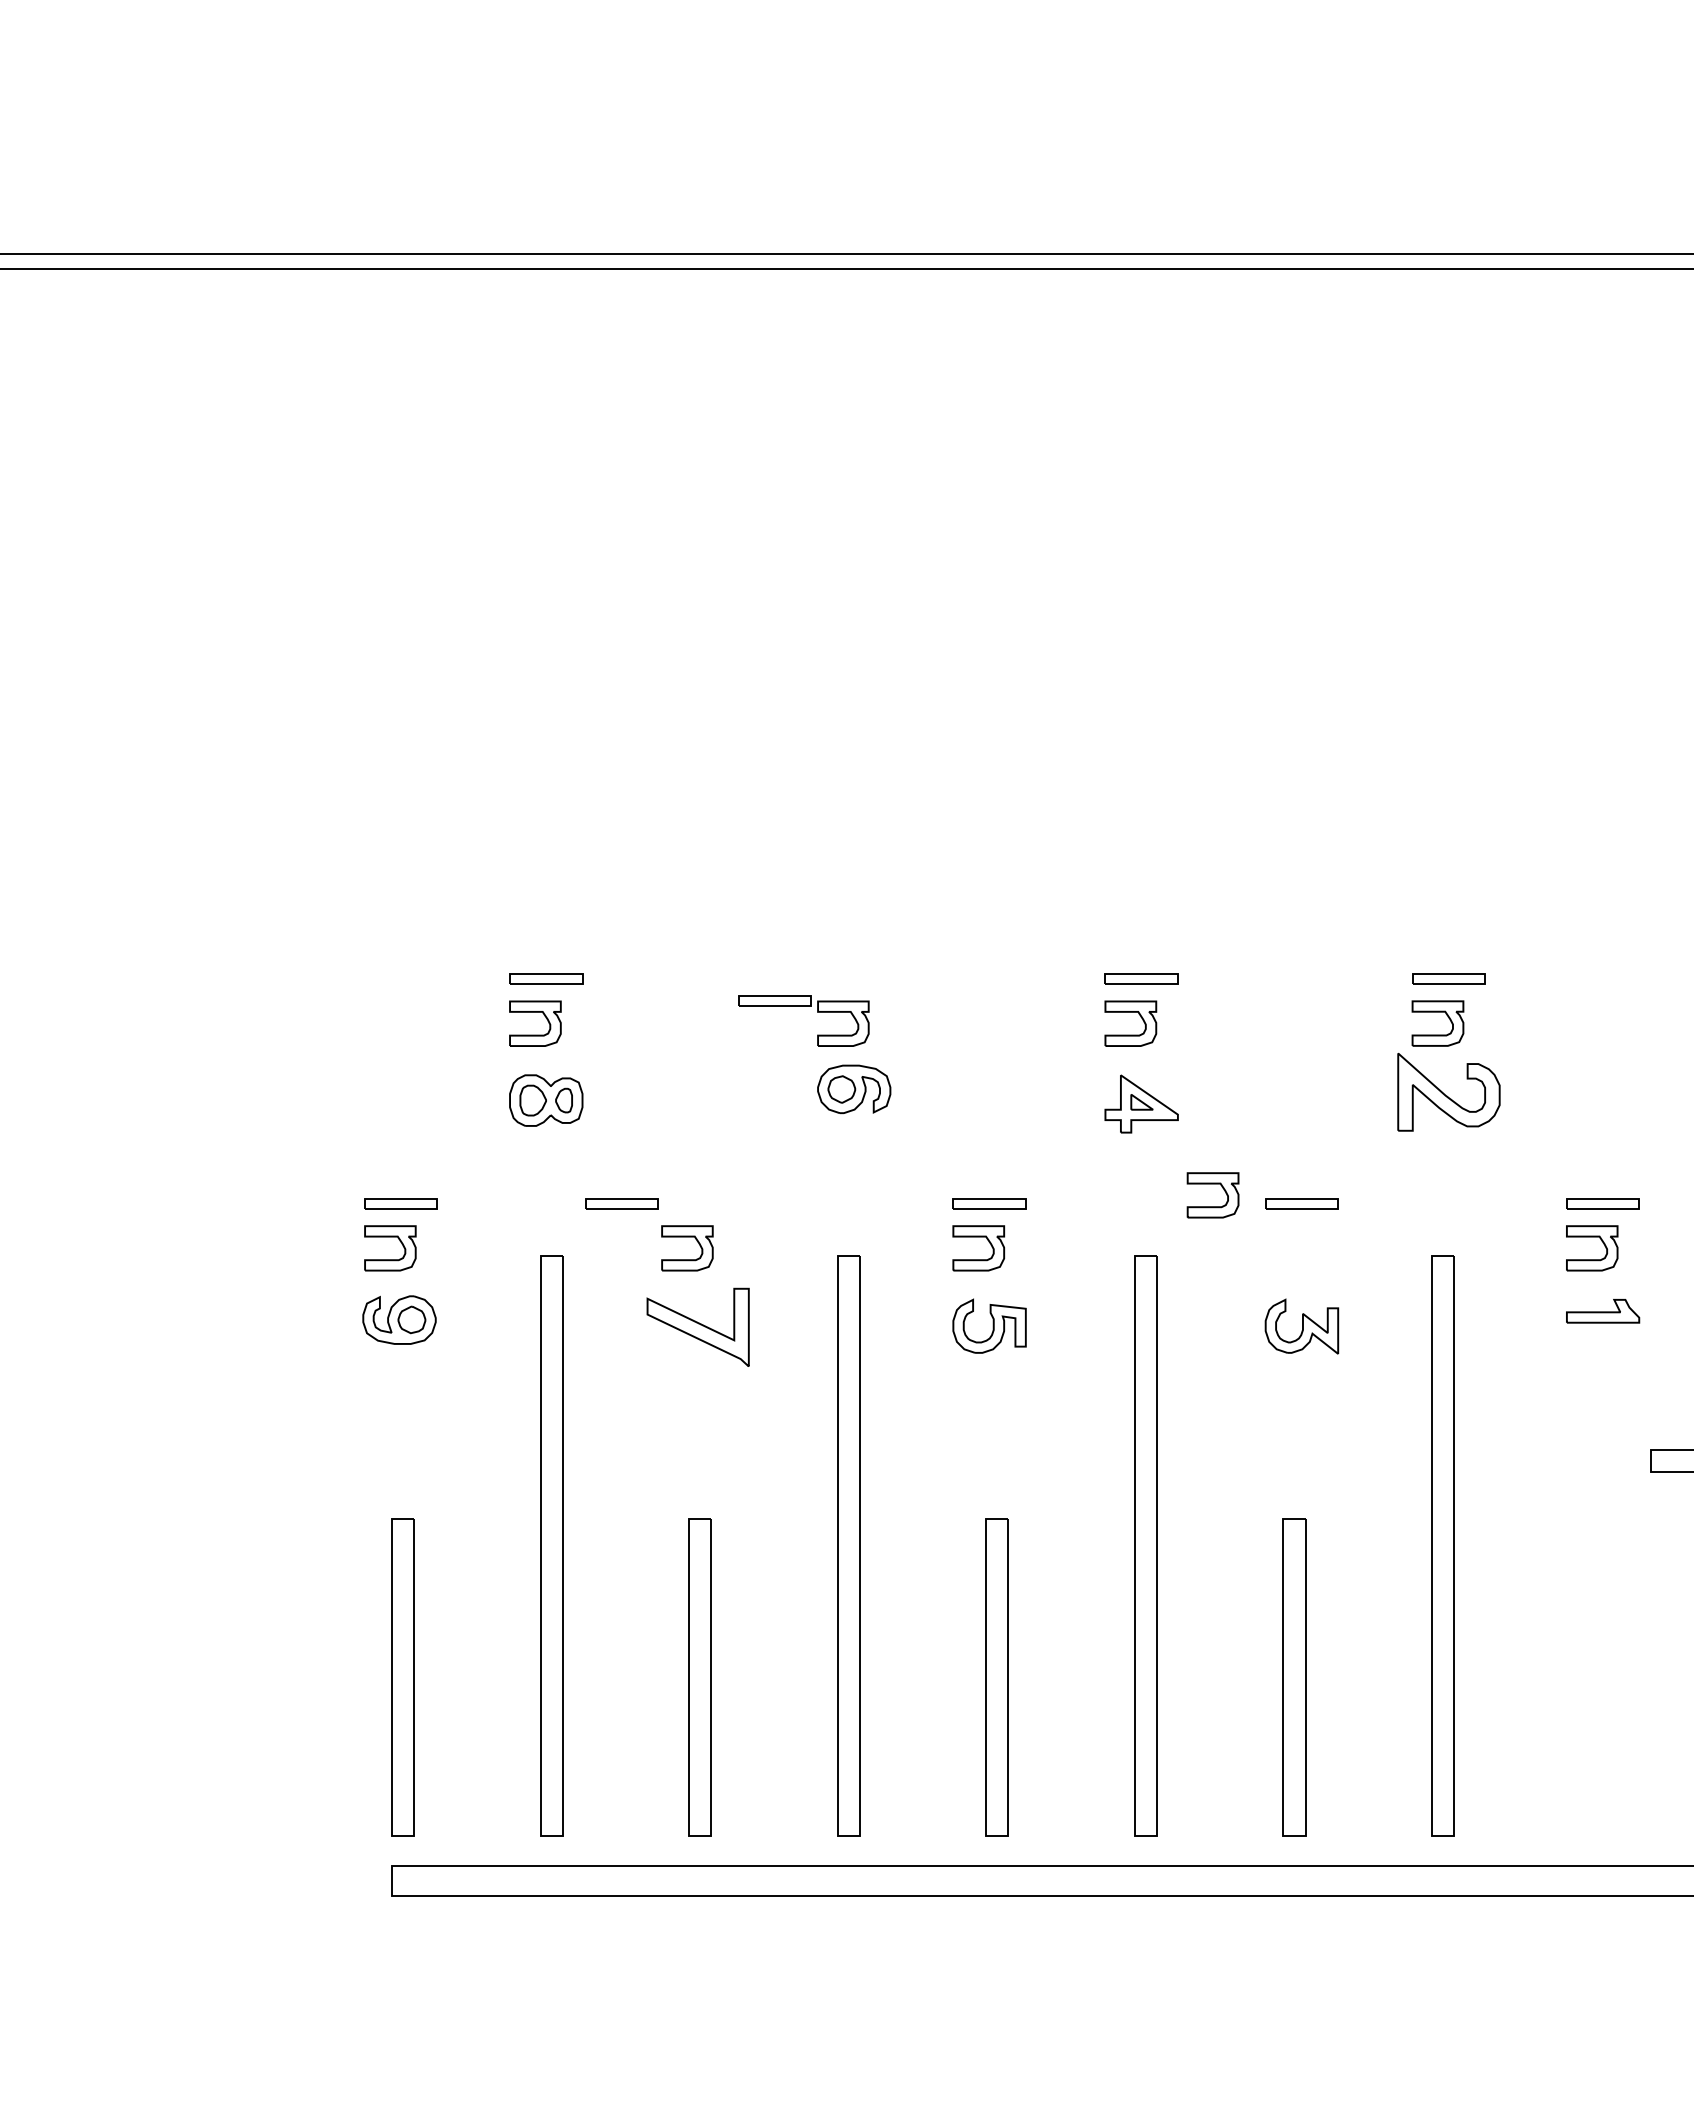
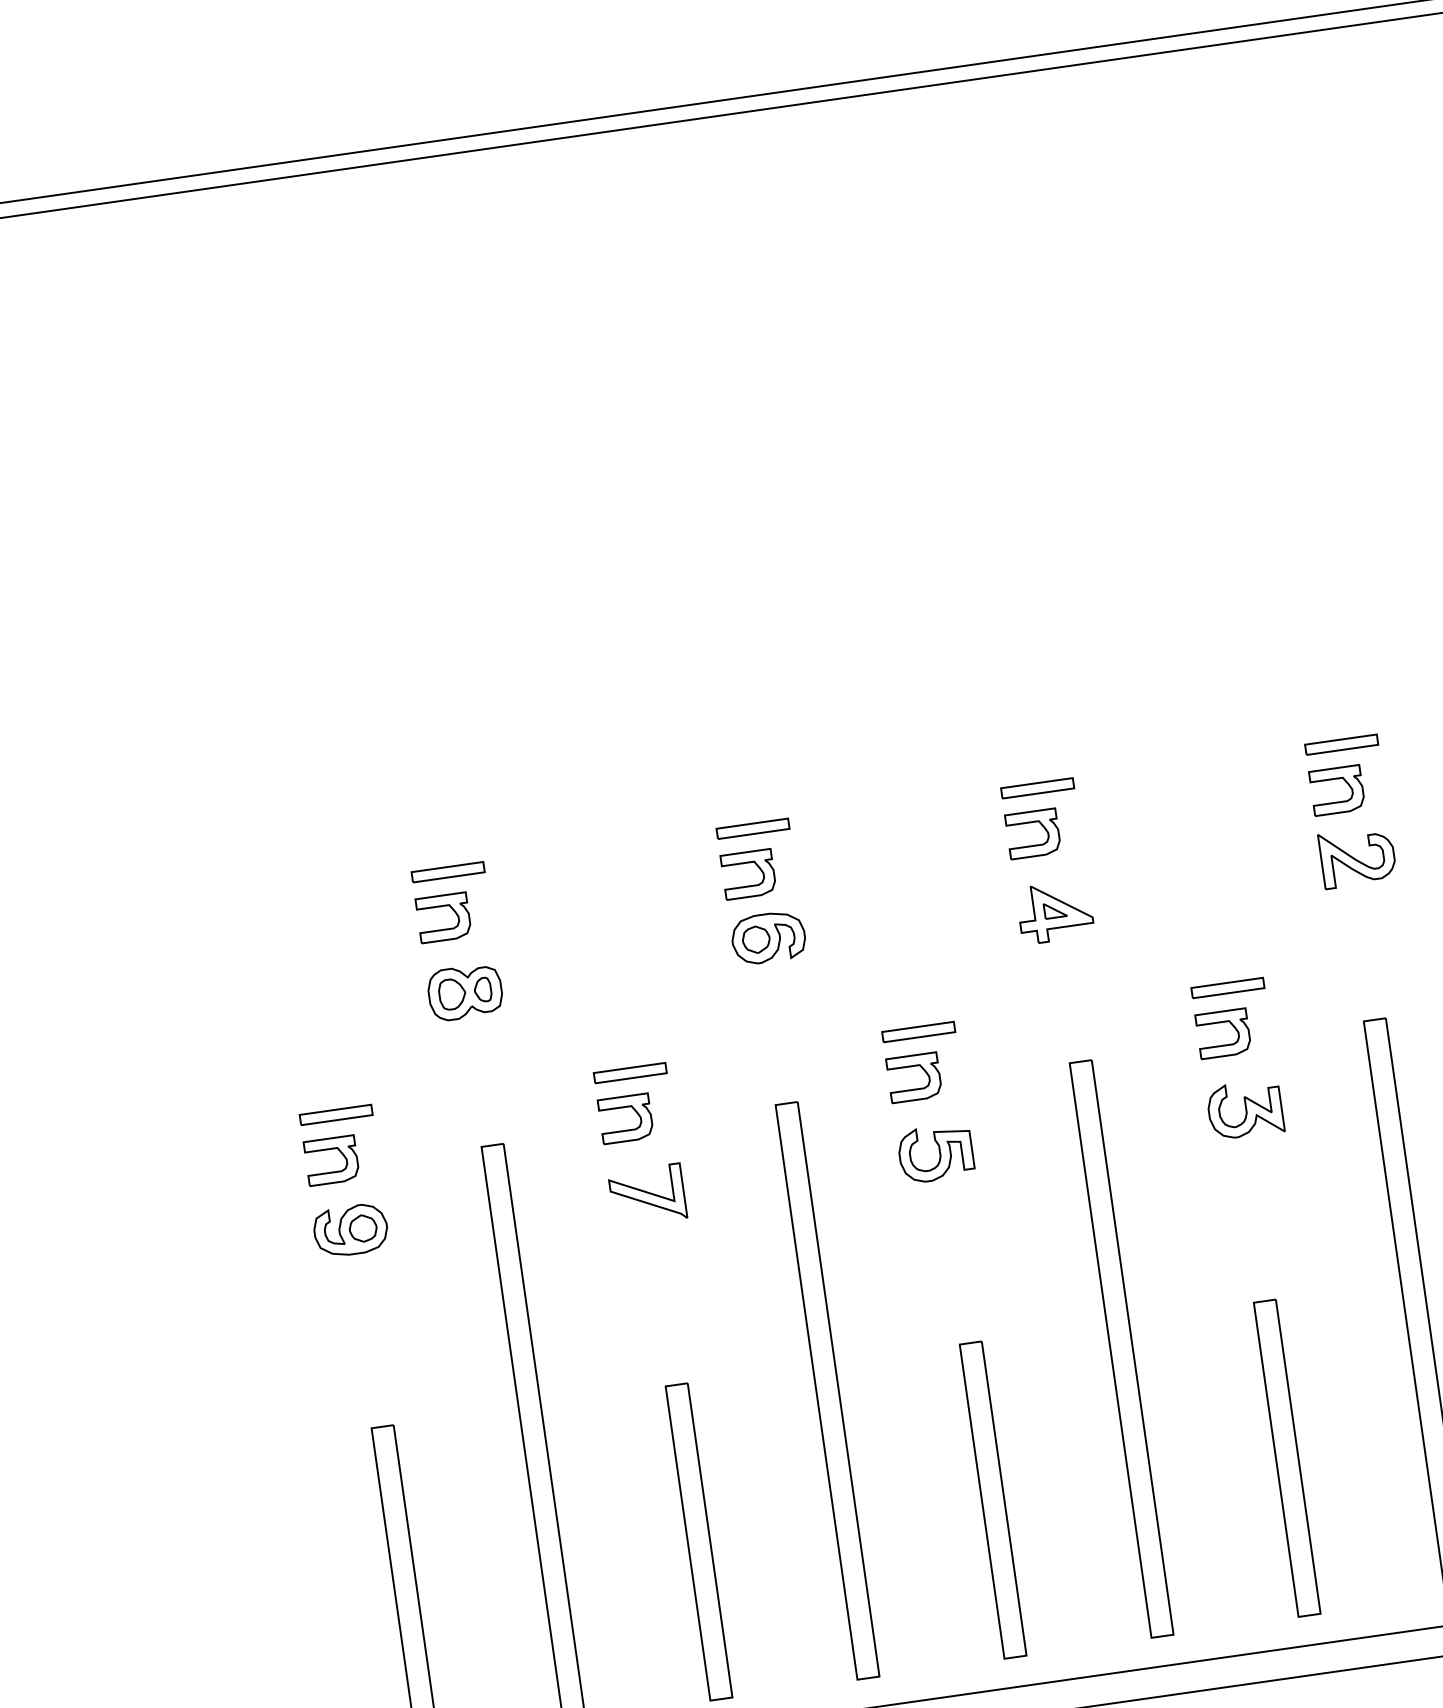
part: (774, 1000) -> (752, 828), moved
part: (1448, 1092) -> (1357, 857), size x0.71
part: (1212, 1184) -> (1221, 1023), moved
part: (621, 1203) -> (629, 1072), moved
part: (698, 1327) -> (647, 1195), size x0.71

